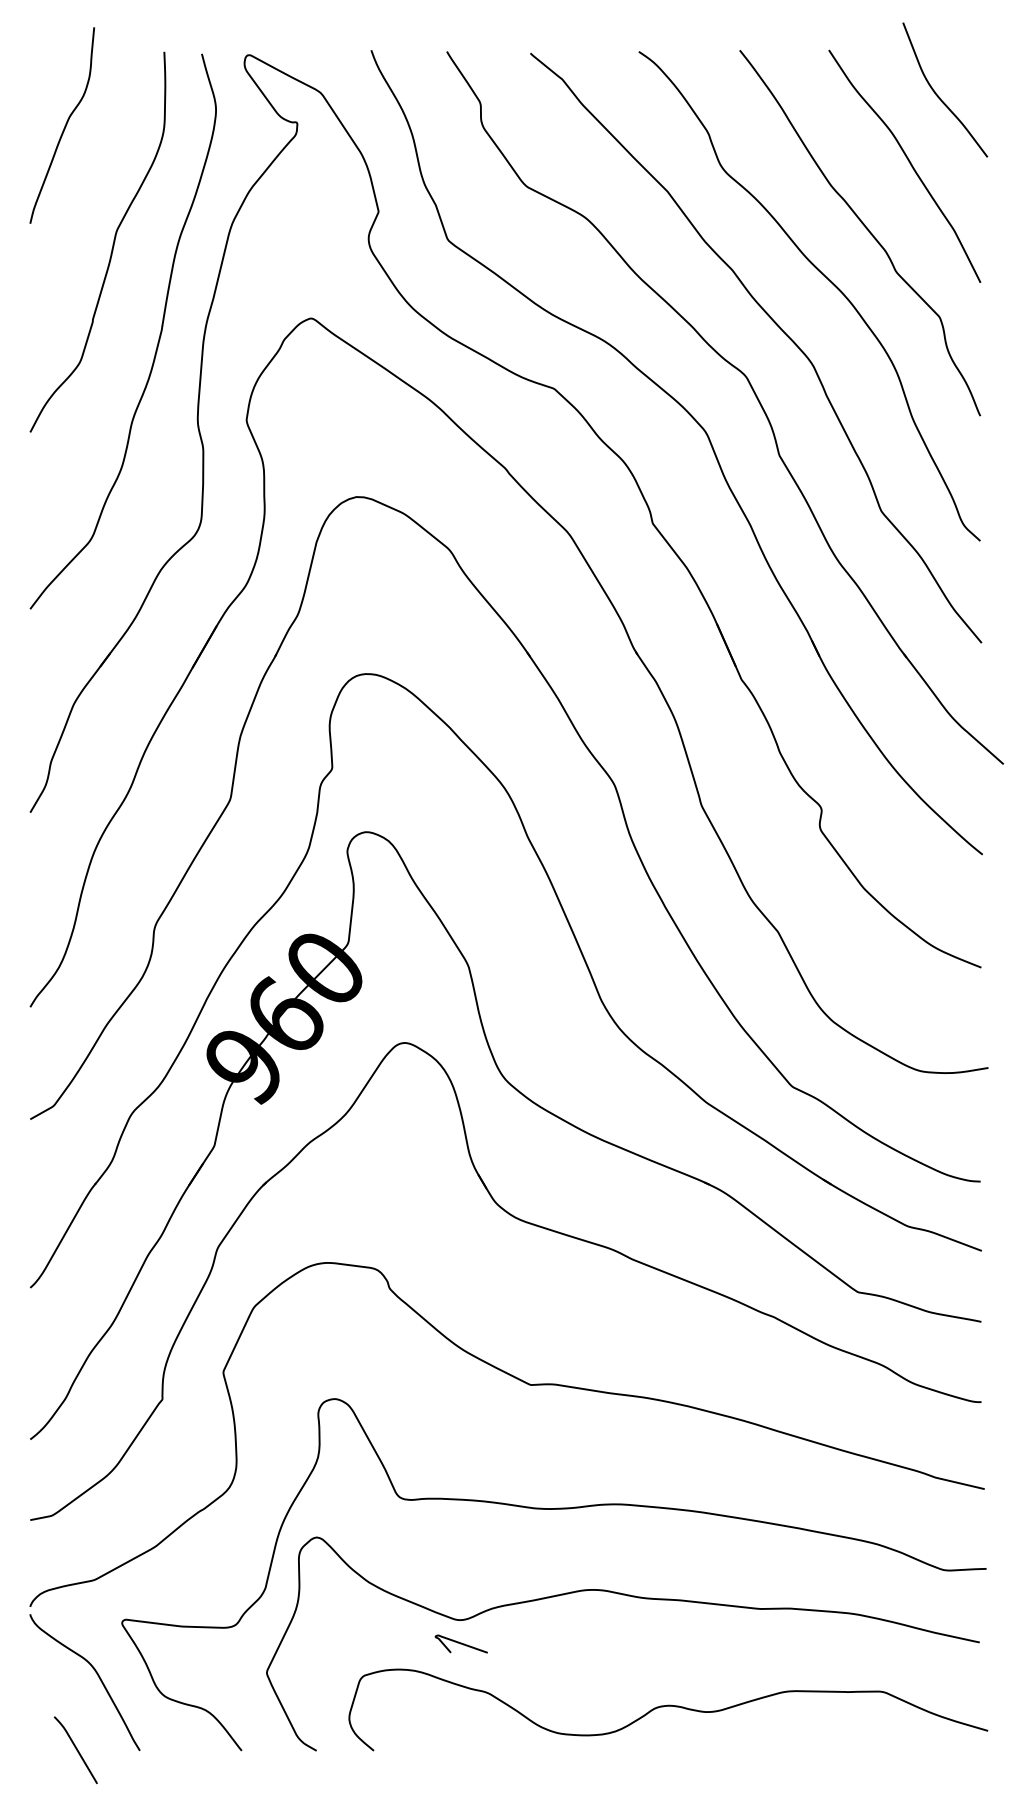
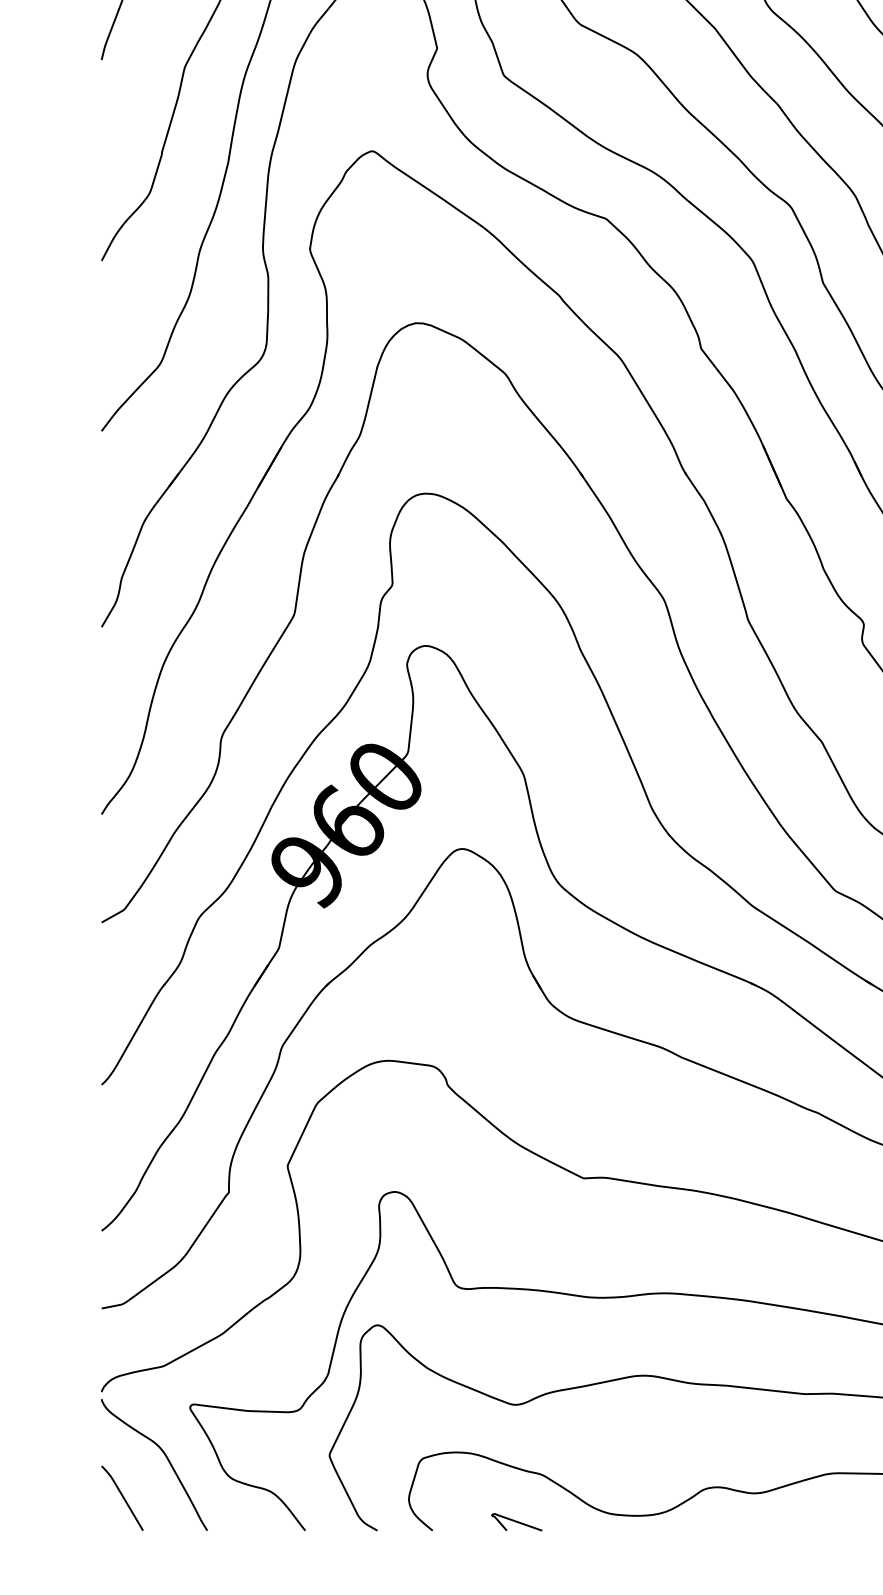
curve: (460, 1643) -> (516, 1521), moved
curve: (75, 1749) -> (122, 1497), moved

